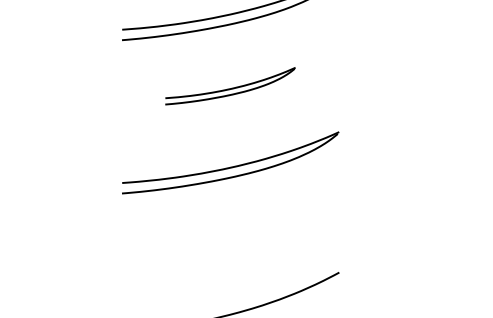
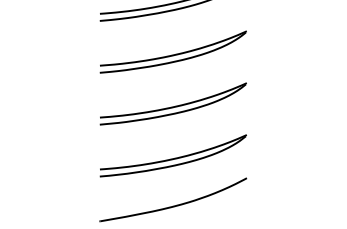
part: (229, 85) -> (172, 51), size x1.67
part: (229, 239) -> (172, 155), added

